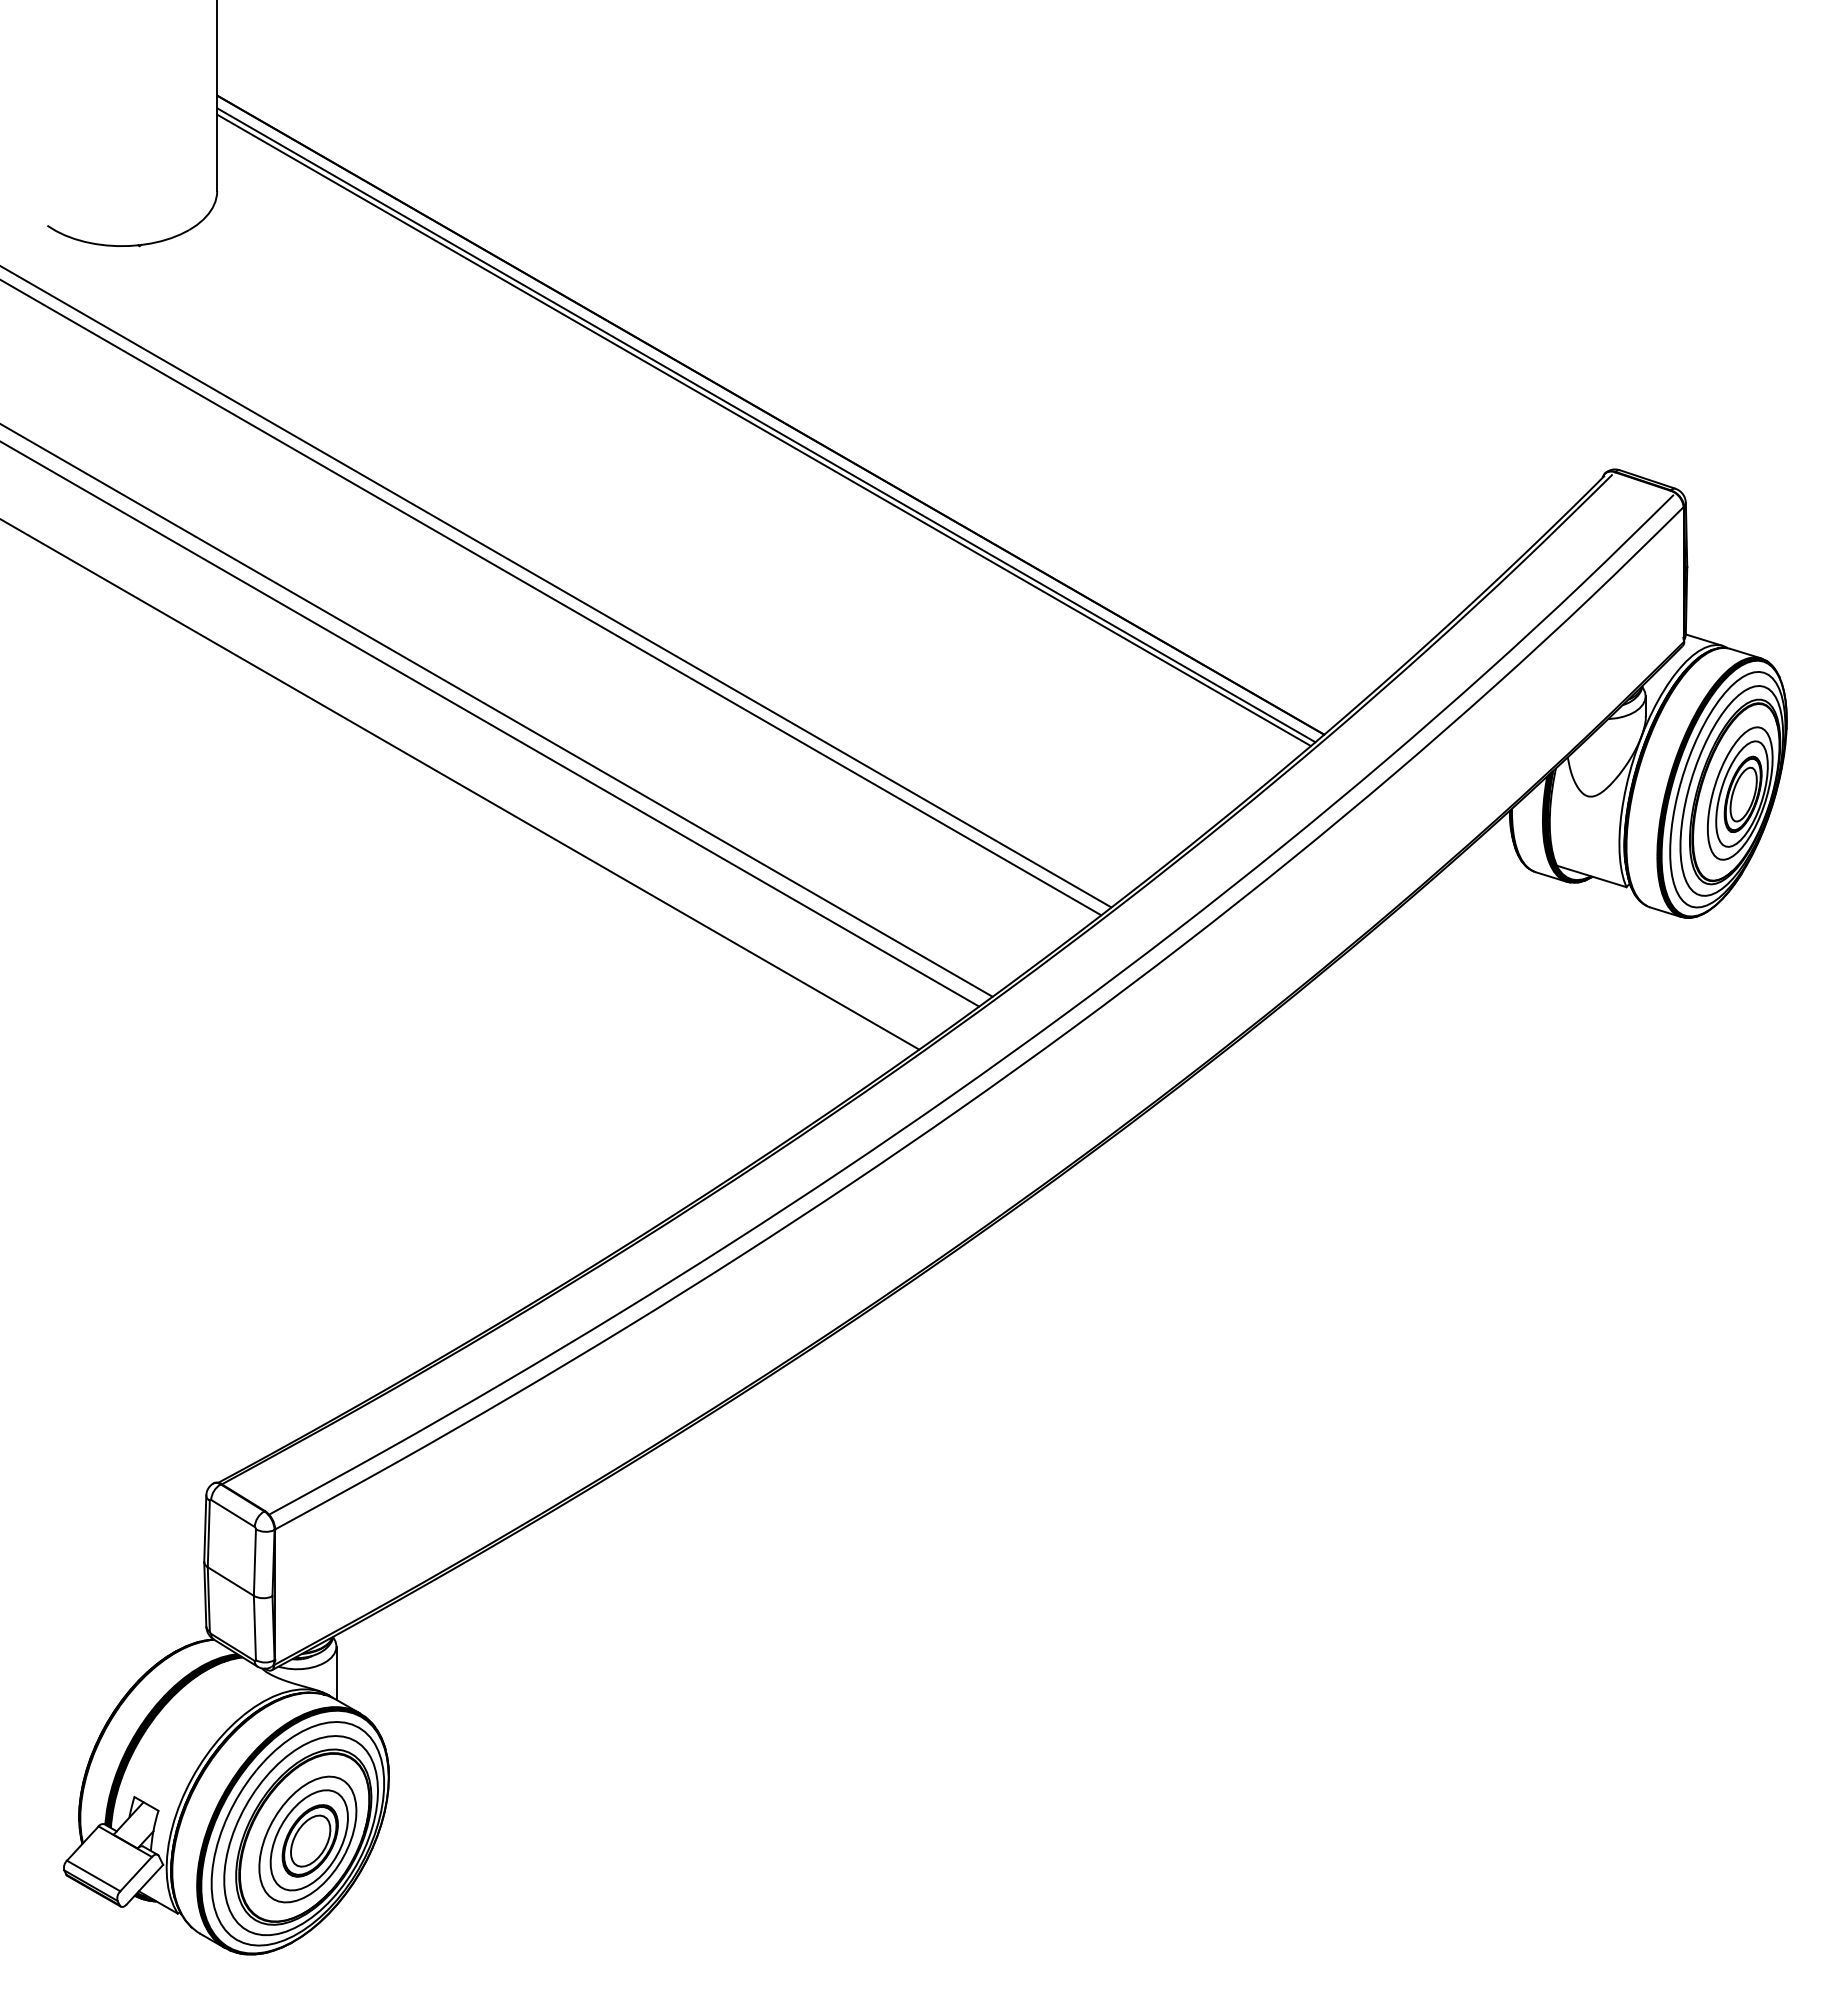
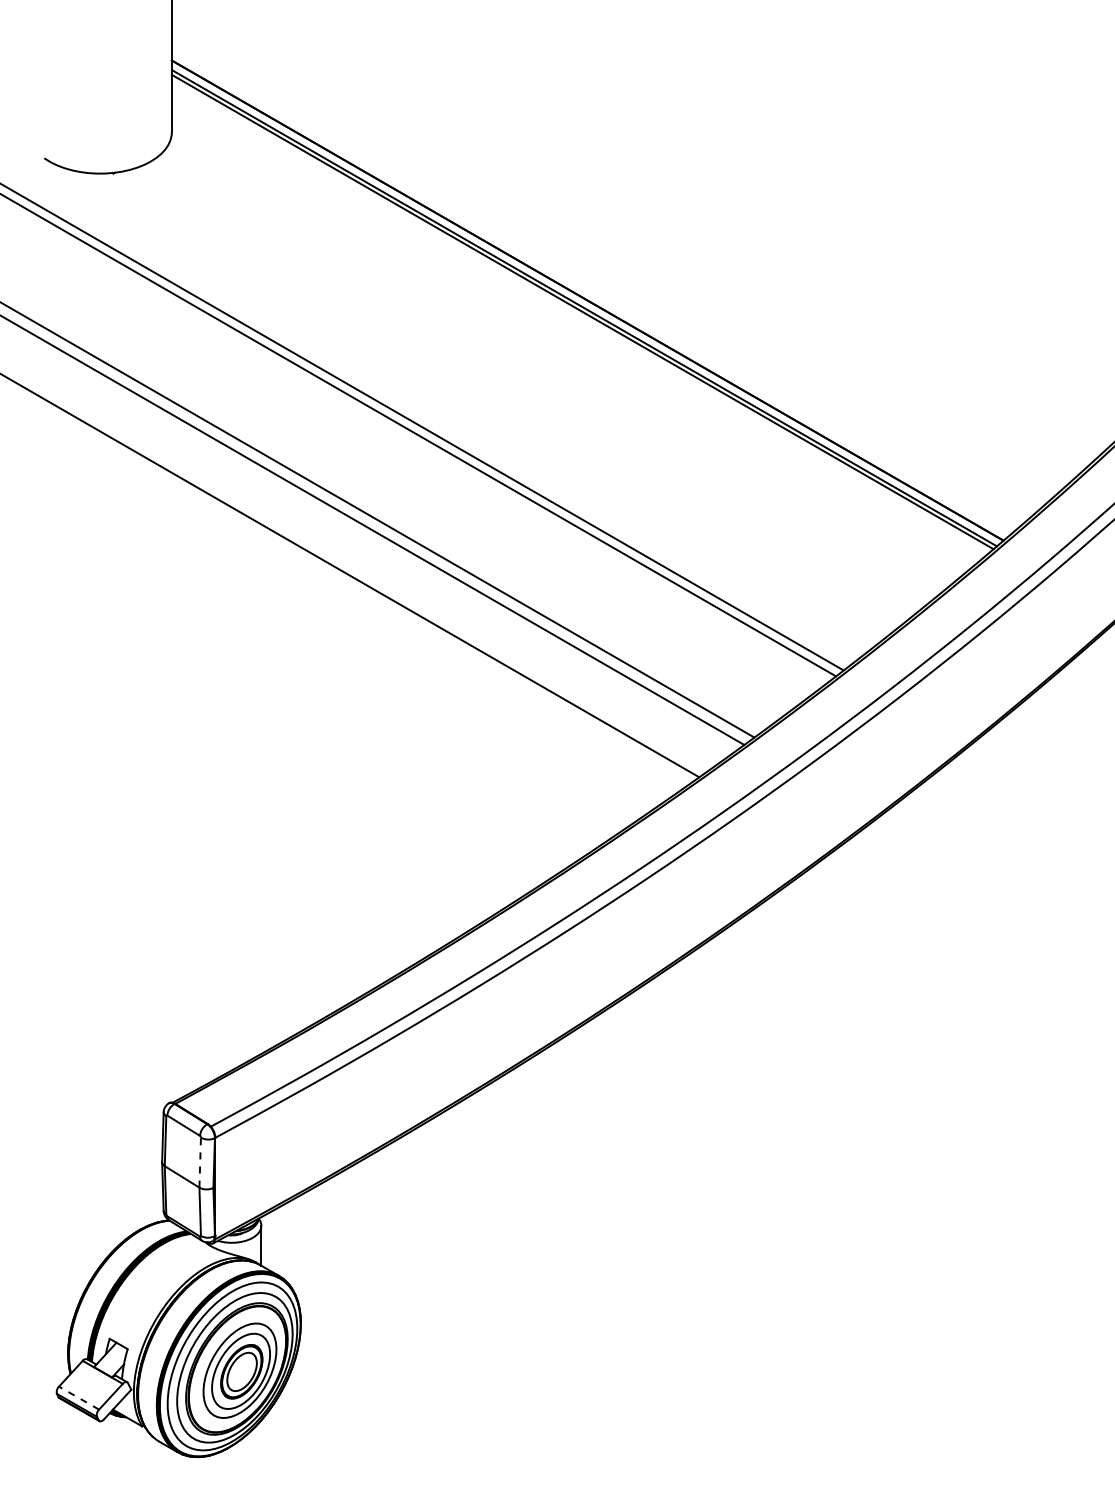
line: (254, 1562) -> (199, 1162), solid -> dashed
line: (93, 1875) -> (78, 1397), solid -> dashed

